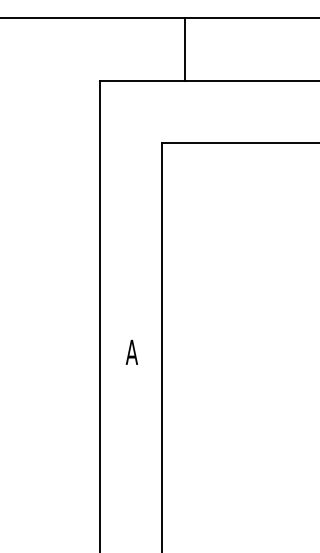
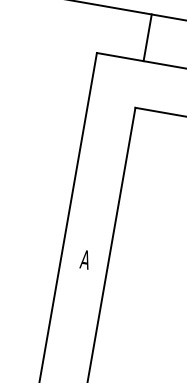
line: (185, 49) -> (147, 37), moved

